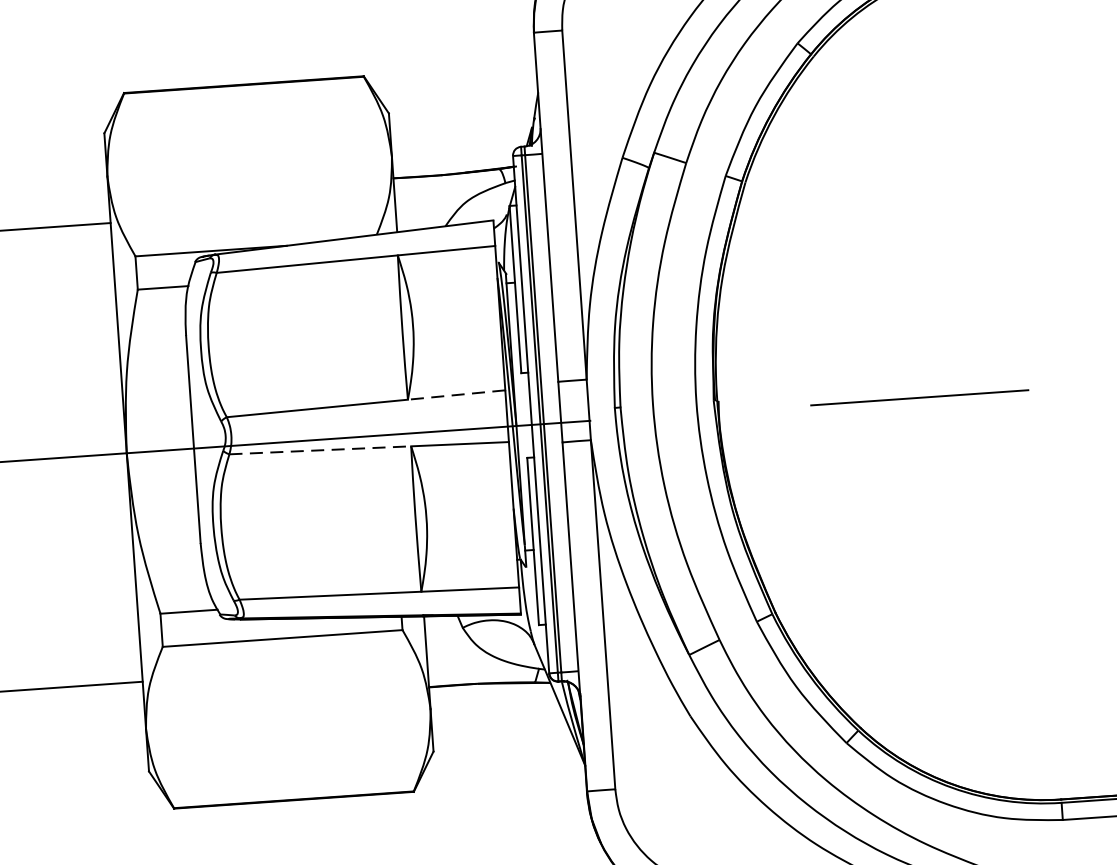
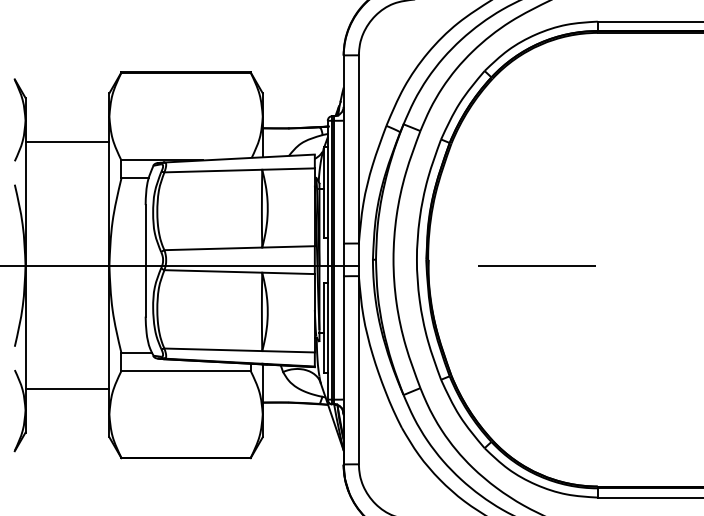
line: (456, 394) -> (288, 246), dashed -> solid
line: (320, 450) -> (213, 271), dashed -> solid

